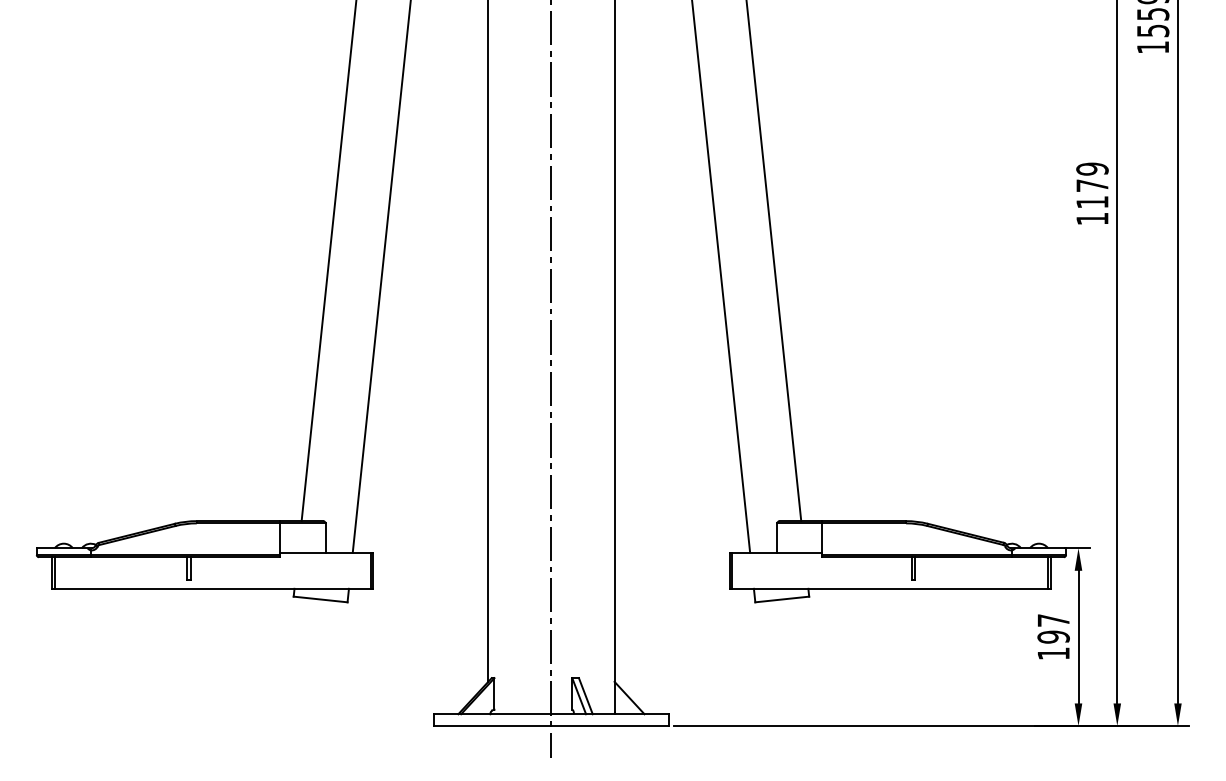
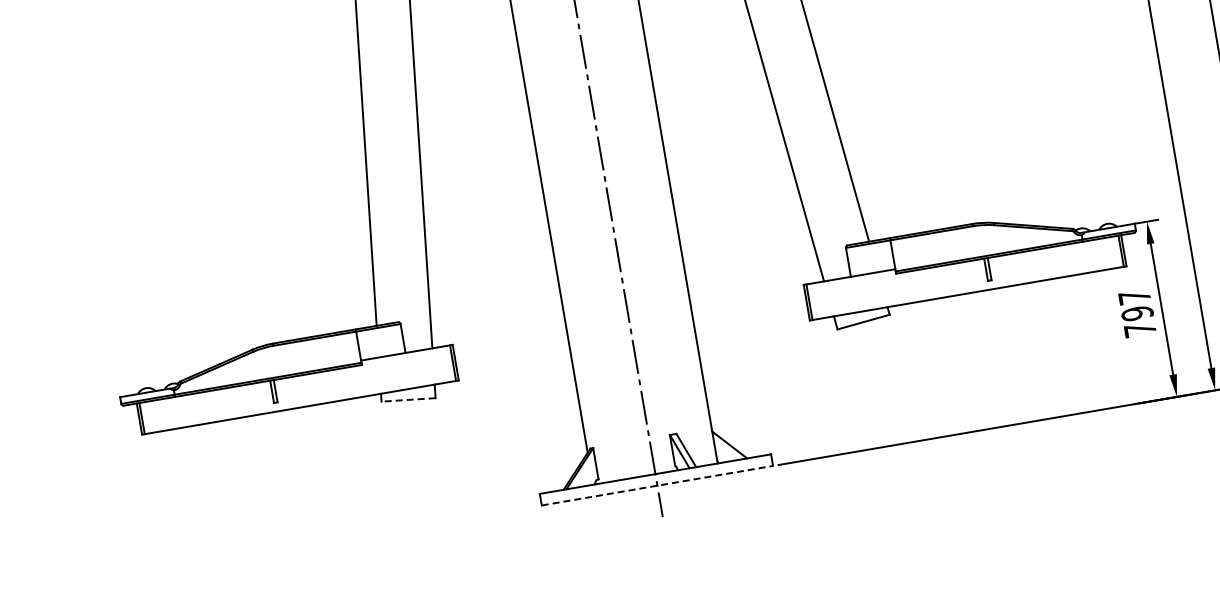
line: (320, 599) -> (408, 399), solid -> dashed
text: (1053, 653) -> (1140, 329), 197 -> 797
line: (551, 725) -> (657, 485), solid -> dashed

